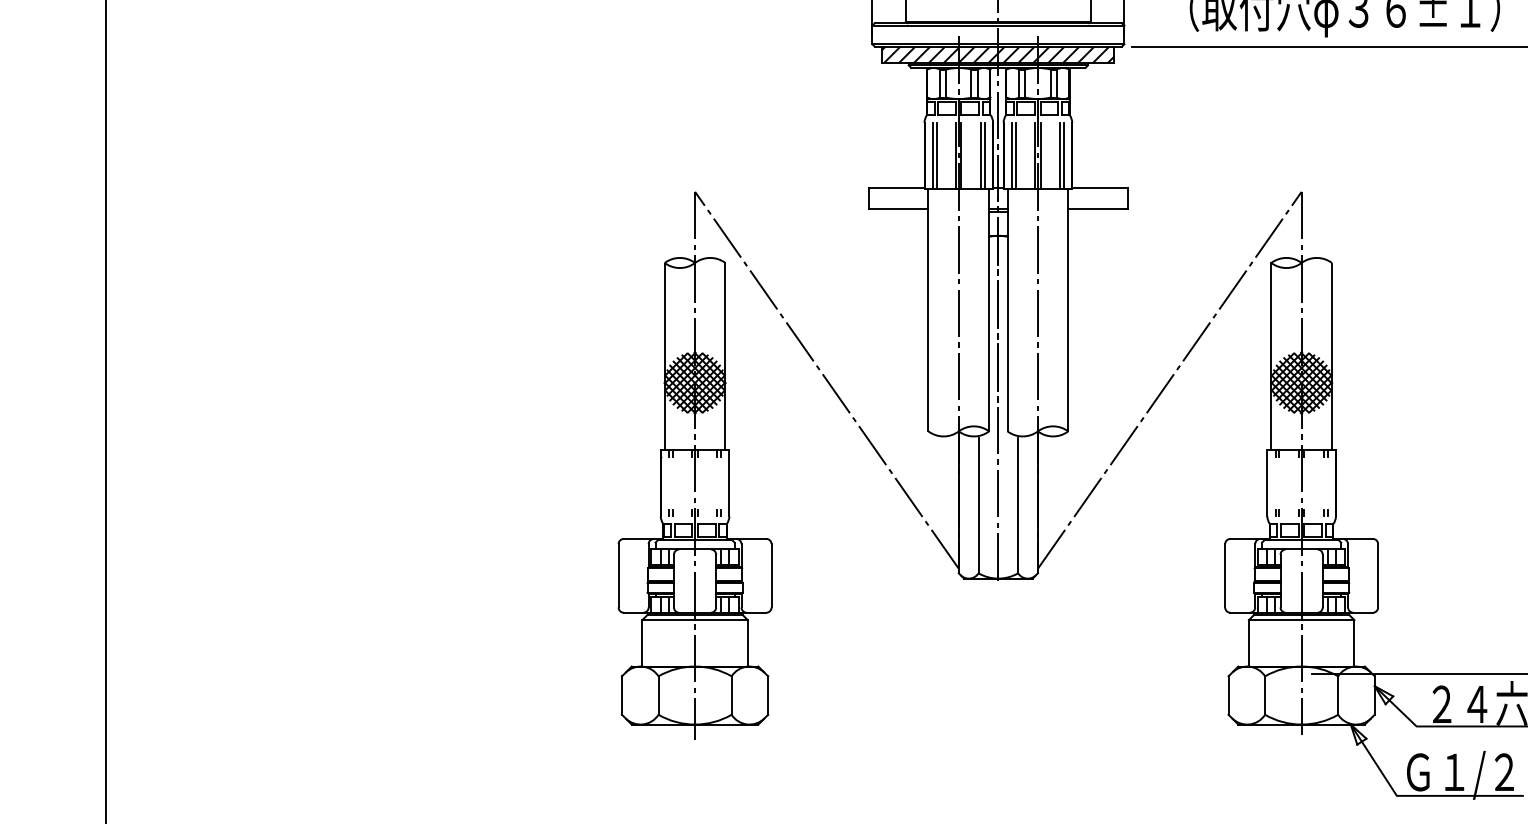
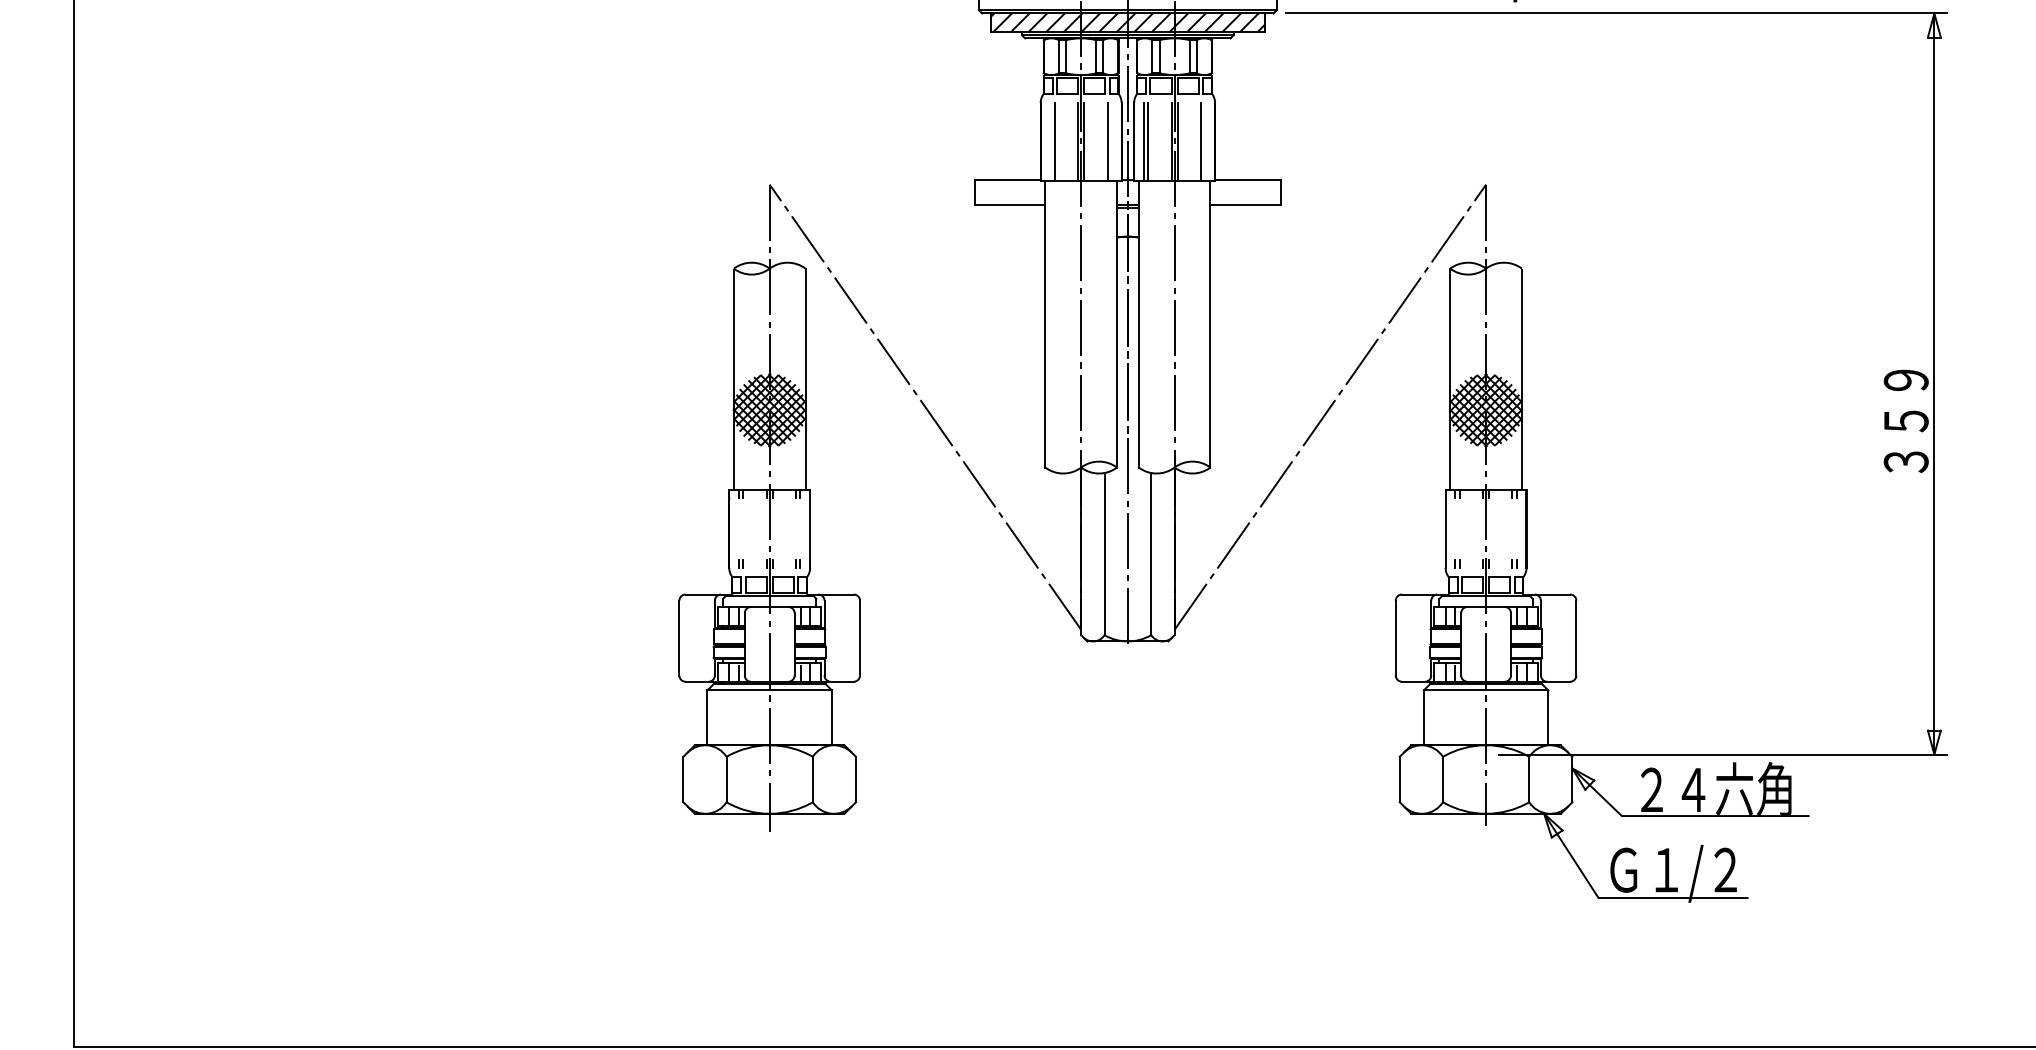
line: (932, 156) -> (1050, 142), removed
line: (984, 156) -> (1111, 142), removed
line: (1064, 156) -> (1205, 142), removed

